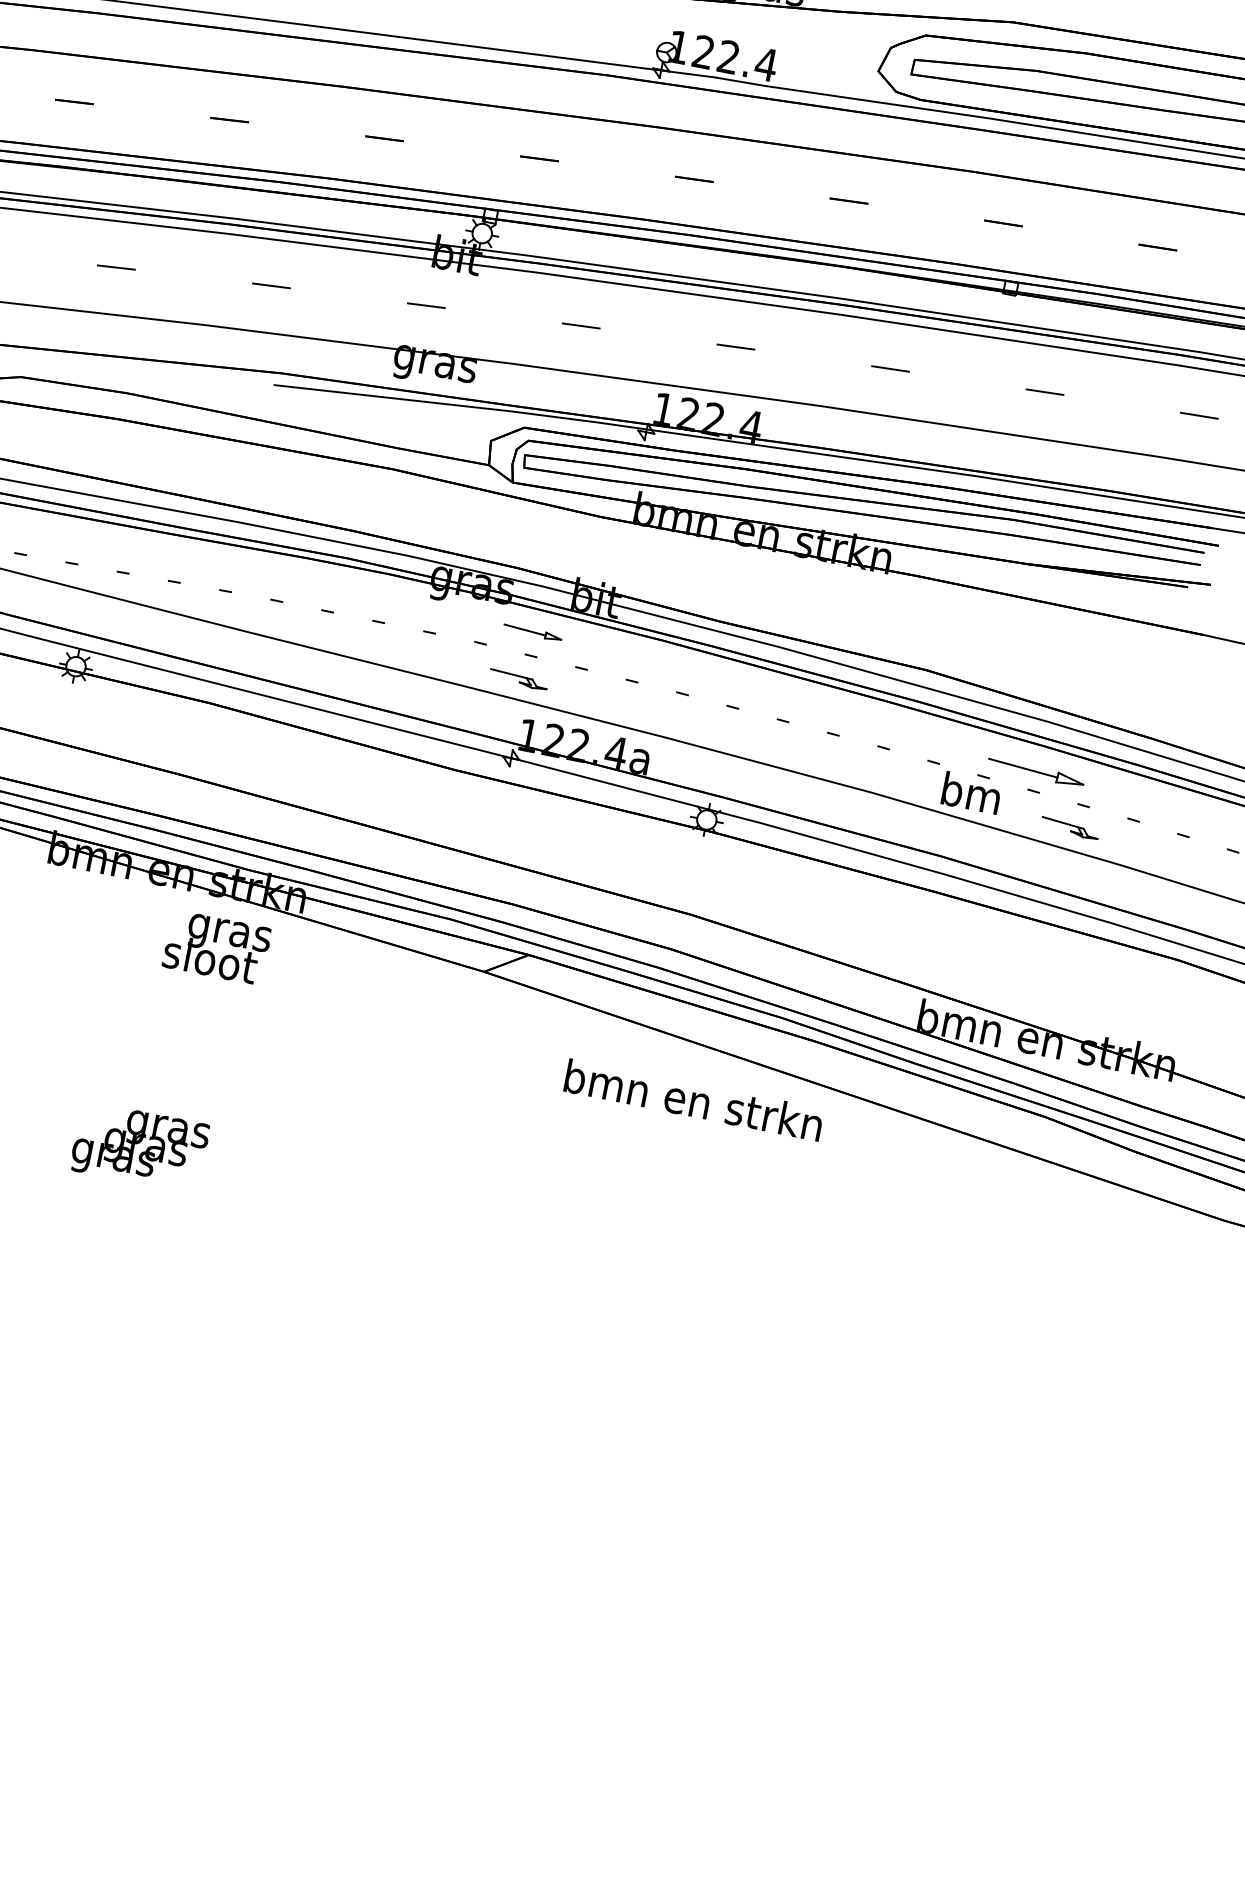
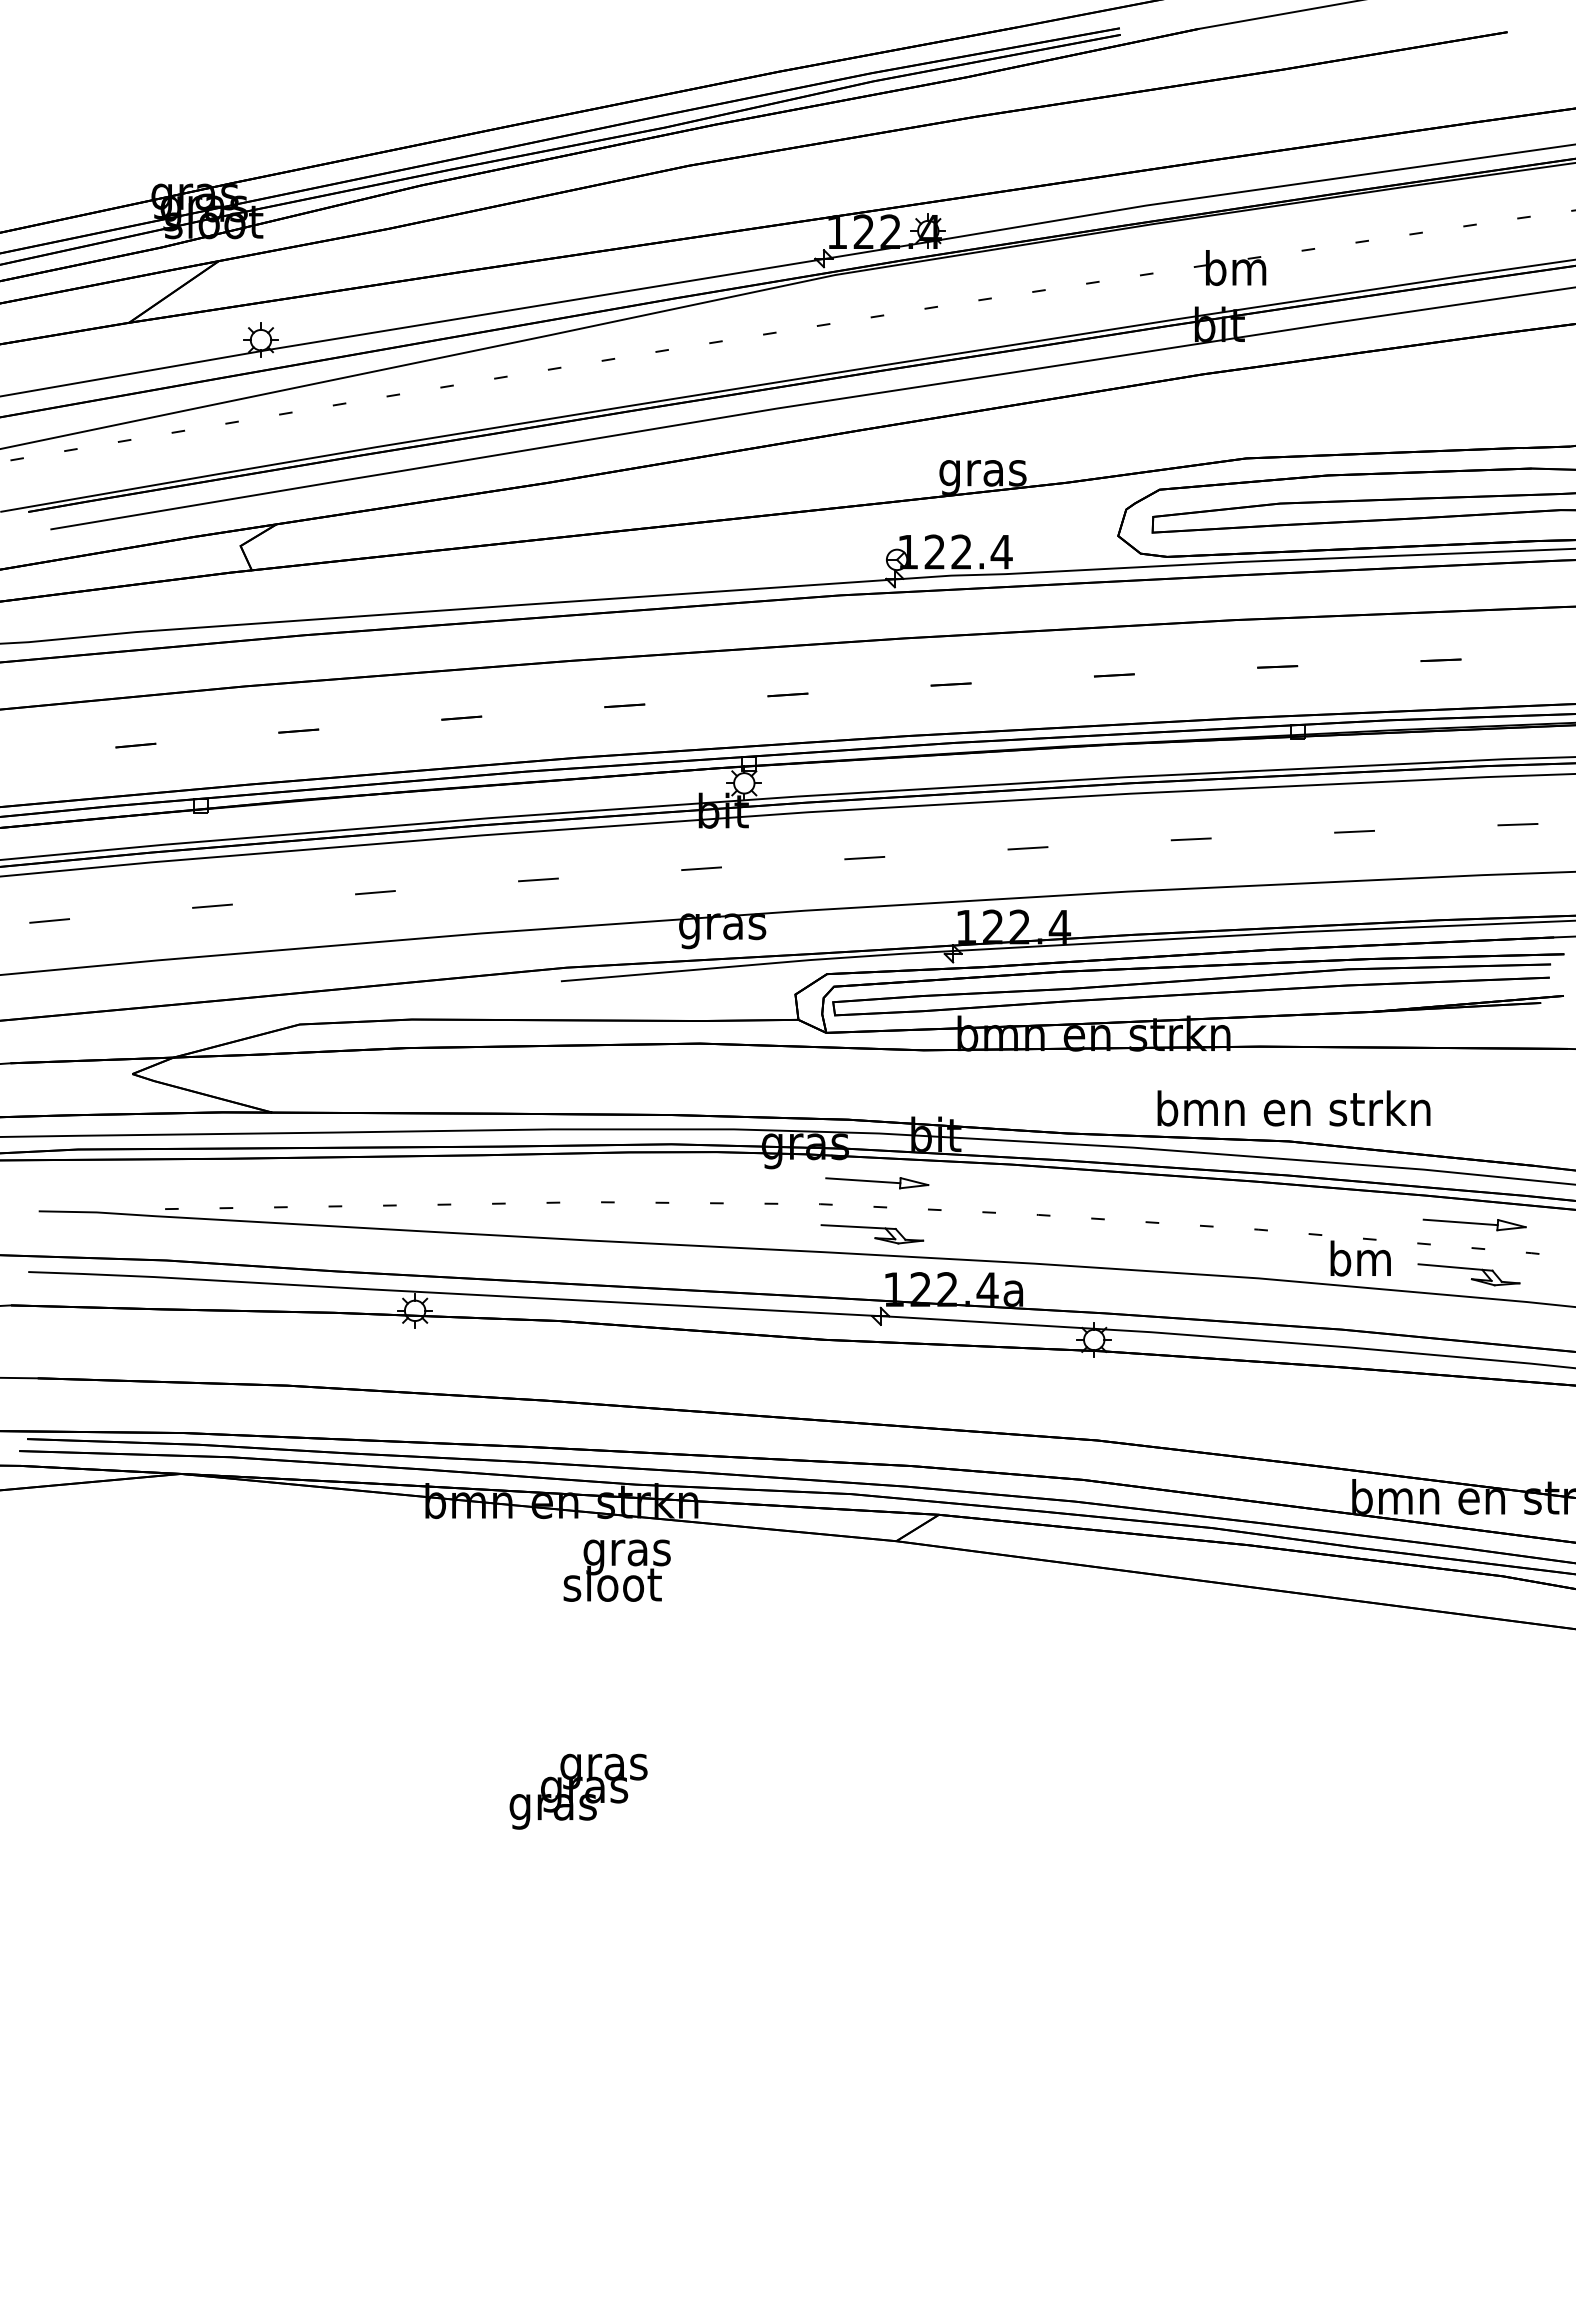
part: (532, 633) -> (877, 1183), size x1.67
part: (518, 680) -> (872, 1234), size x1.67
part: (1035, 772) -> (1474, 1224), moved
part: (1069, 828) -> (1468, 1274), size x1.67
text: (693, 1100) -> (1293, 1108), moved

